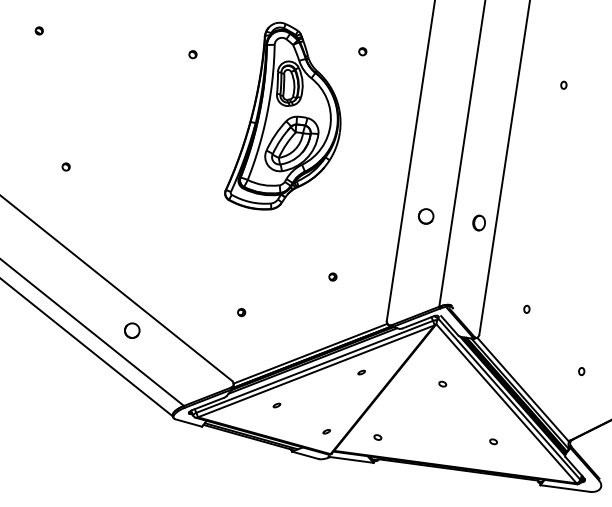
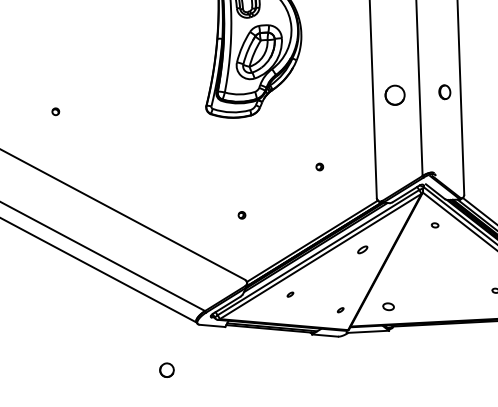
part: (425, 216) -> (394, 95), size x1.4
circle: (132, 330) -> (167, 370), moved
part: (361, 372) -> (362, 249), size x1.6
part: (442, 383) -> (434, 224), moved
part: (377, 437) -> (388, 306), size x1.6

